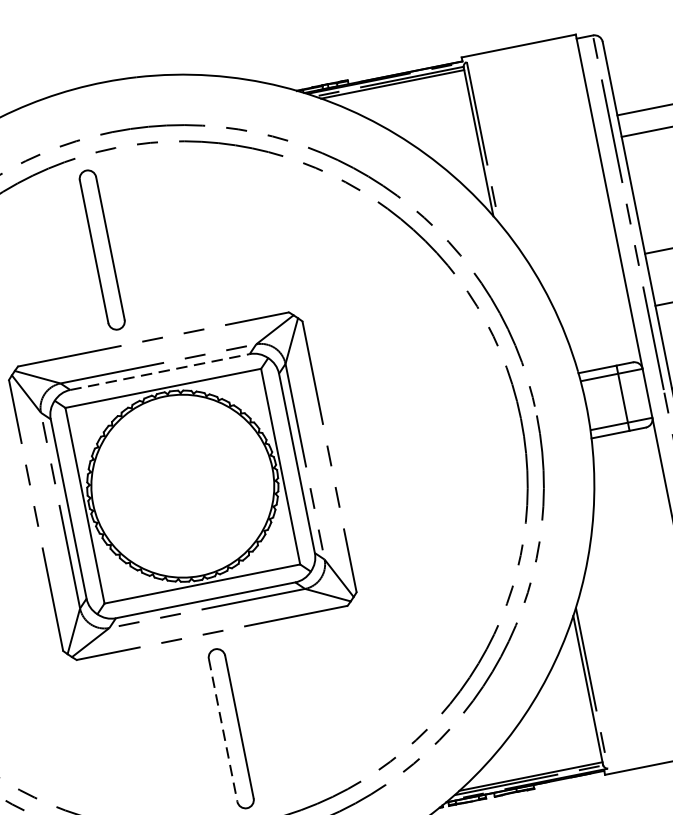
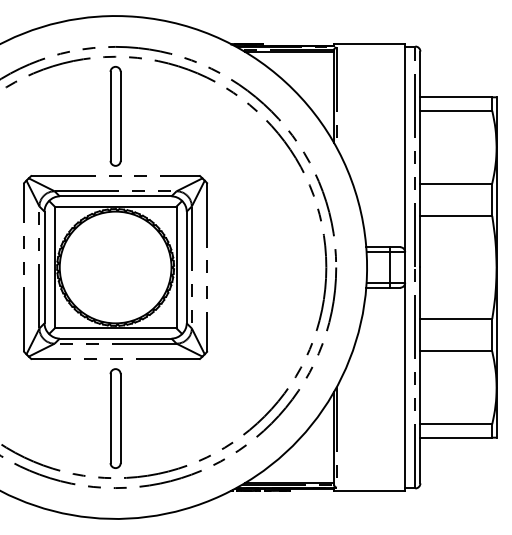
part: (102, 250) -> (115, 116), moved
line: (159, 372) -> (115, 196), dashed -> solid
line: (223, 731) -> (110, 419), dashed -> solid

